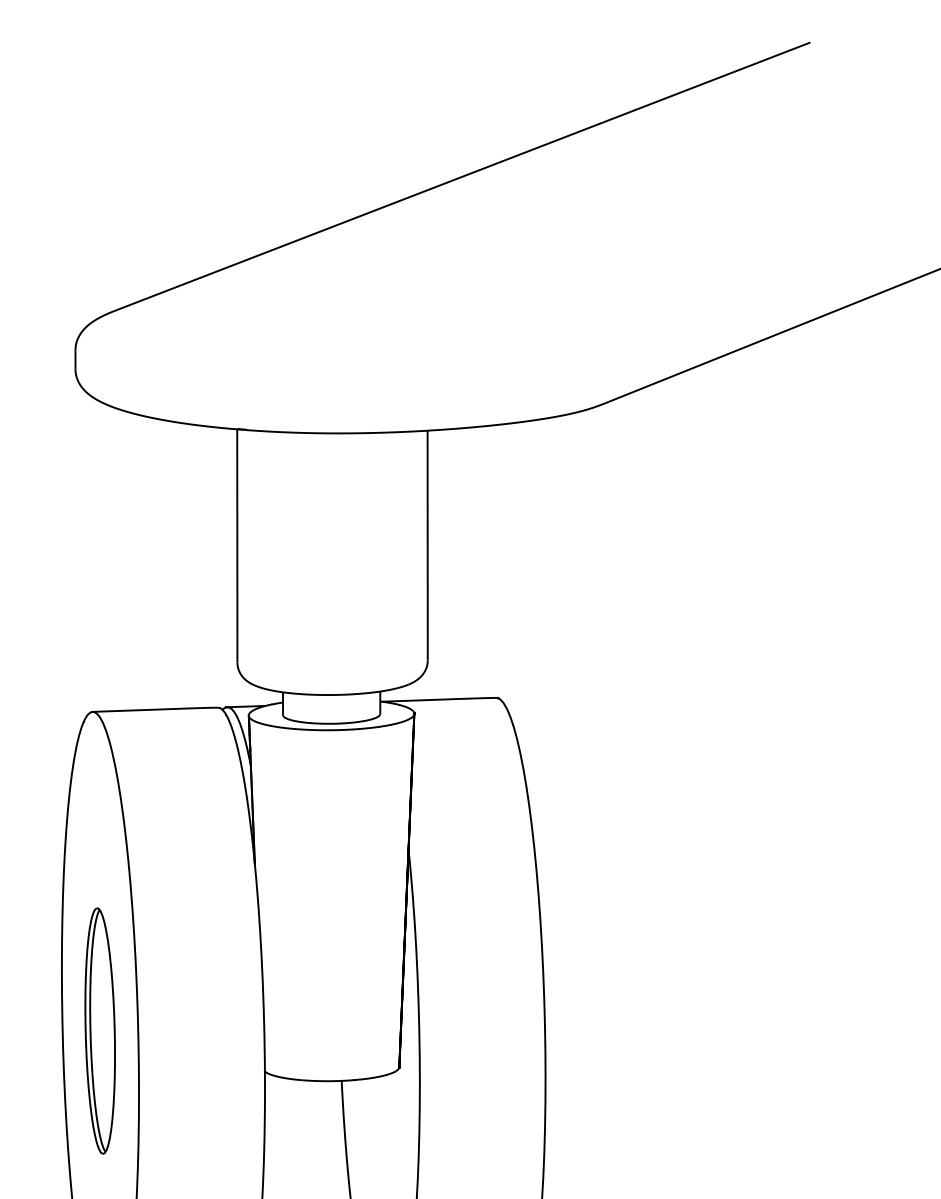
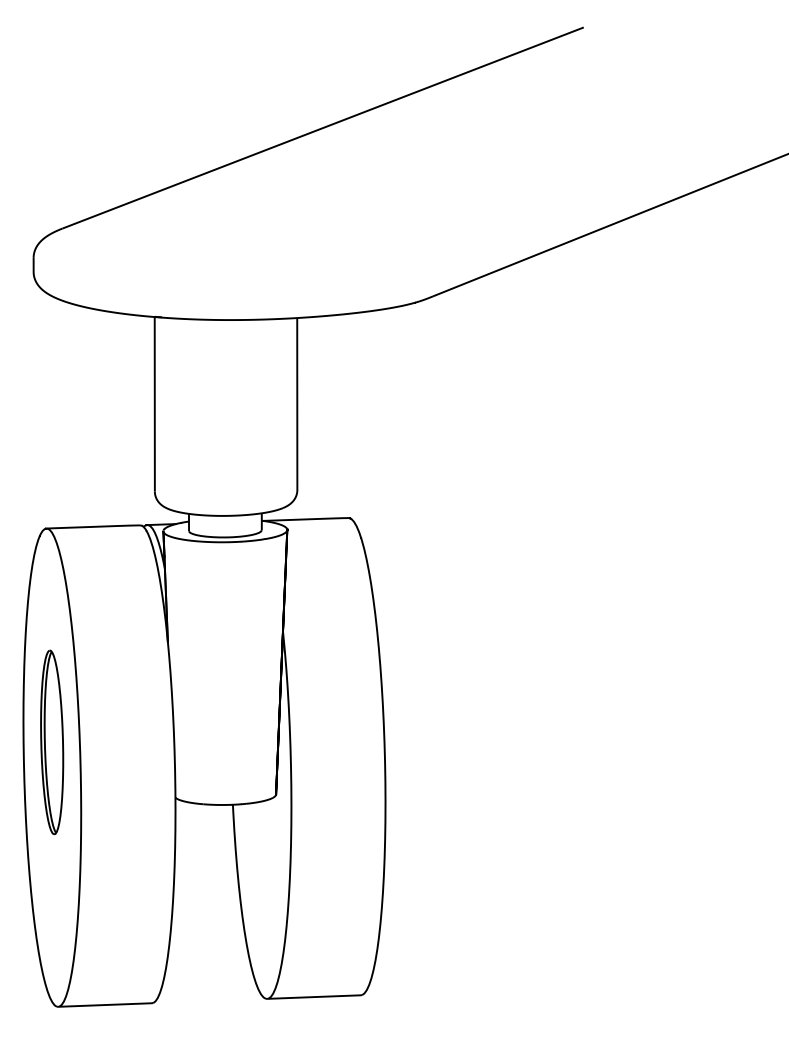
part: (100, 1031) -> (52, 742), moved

